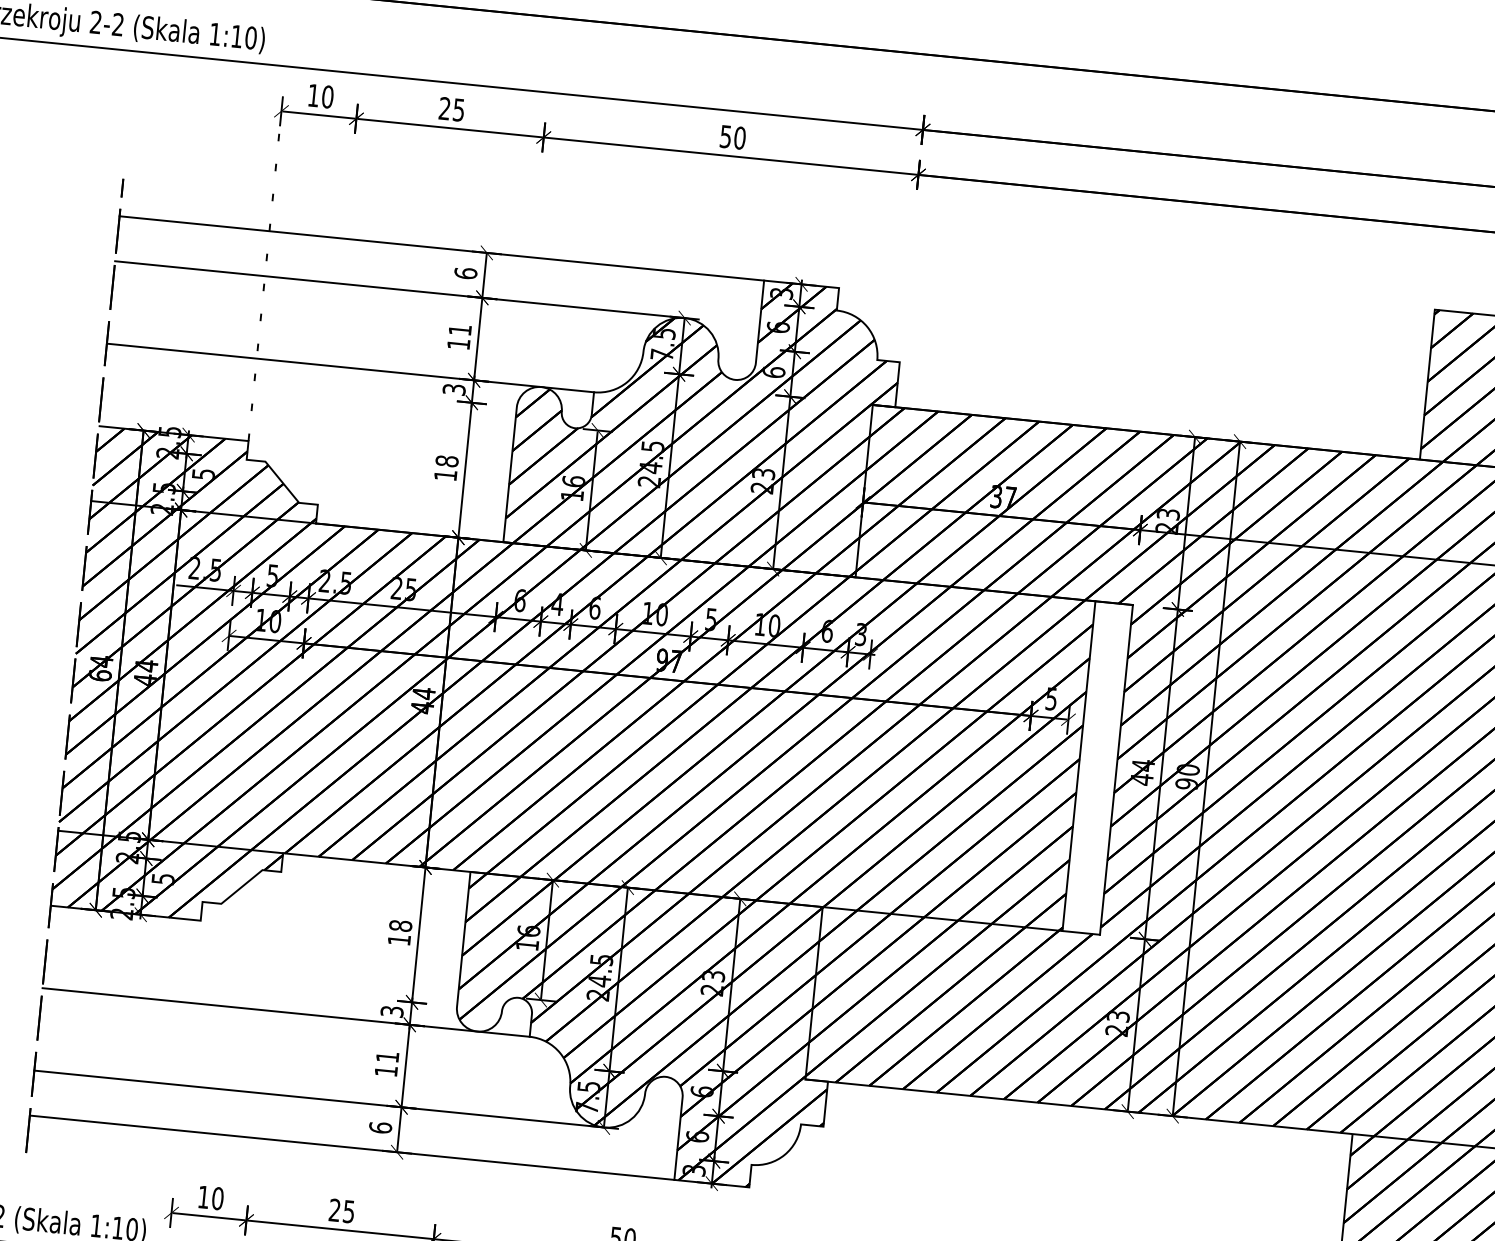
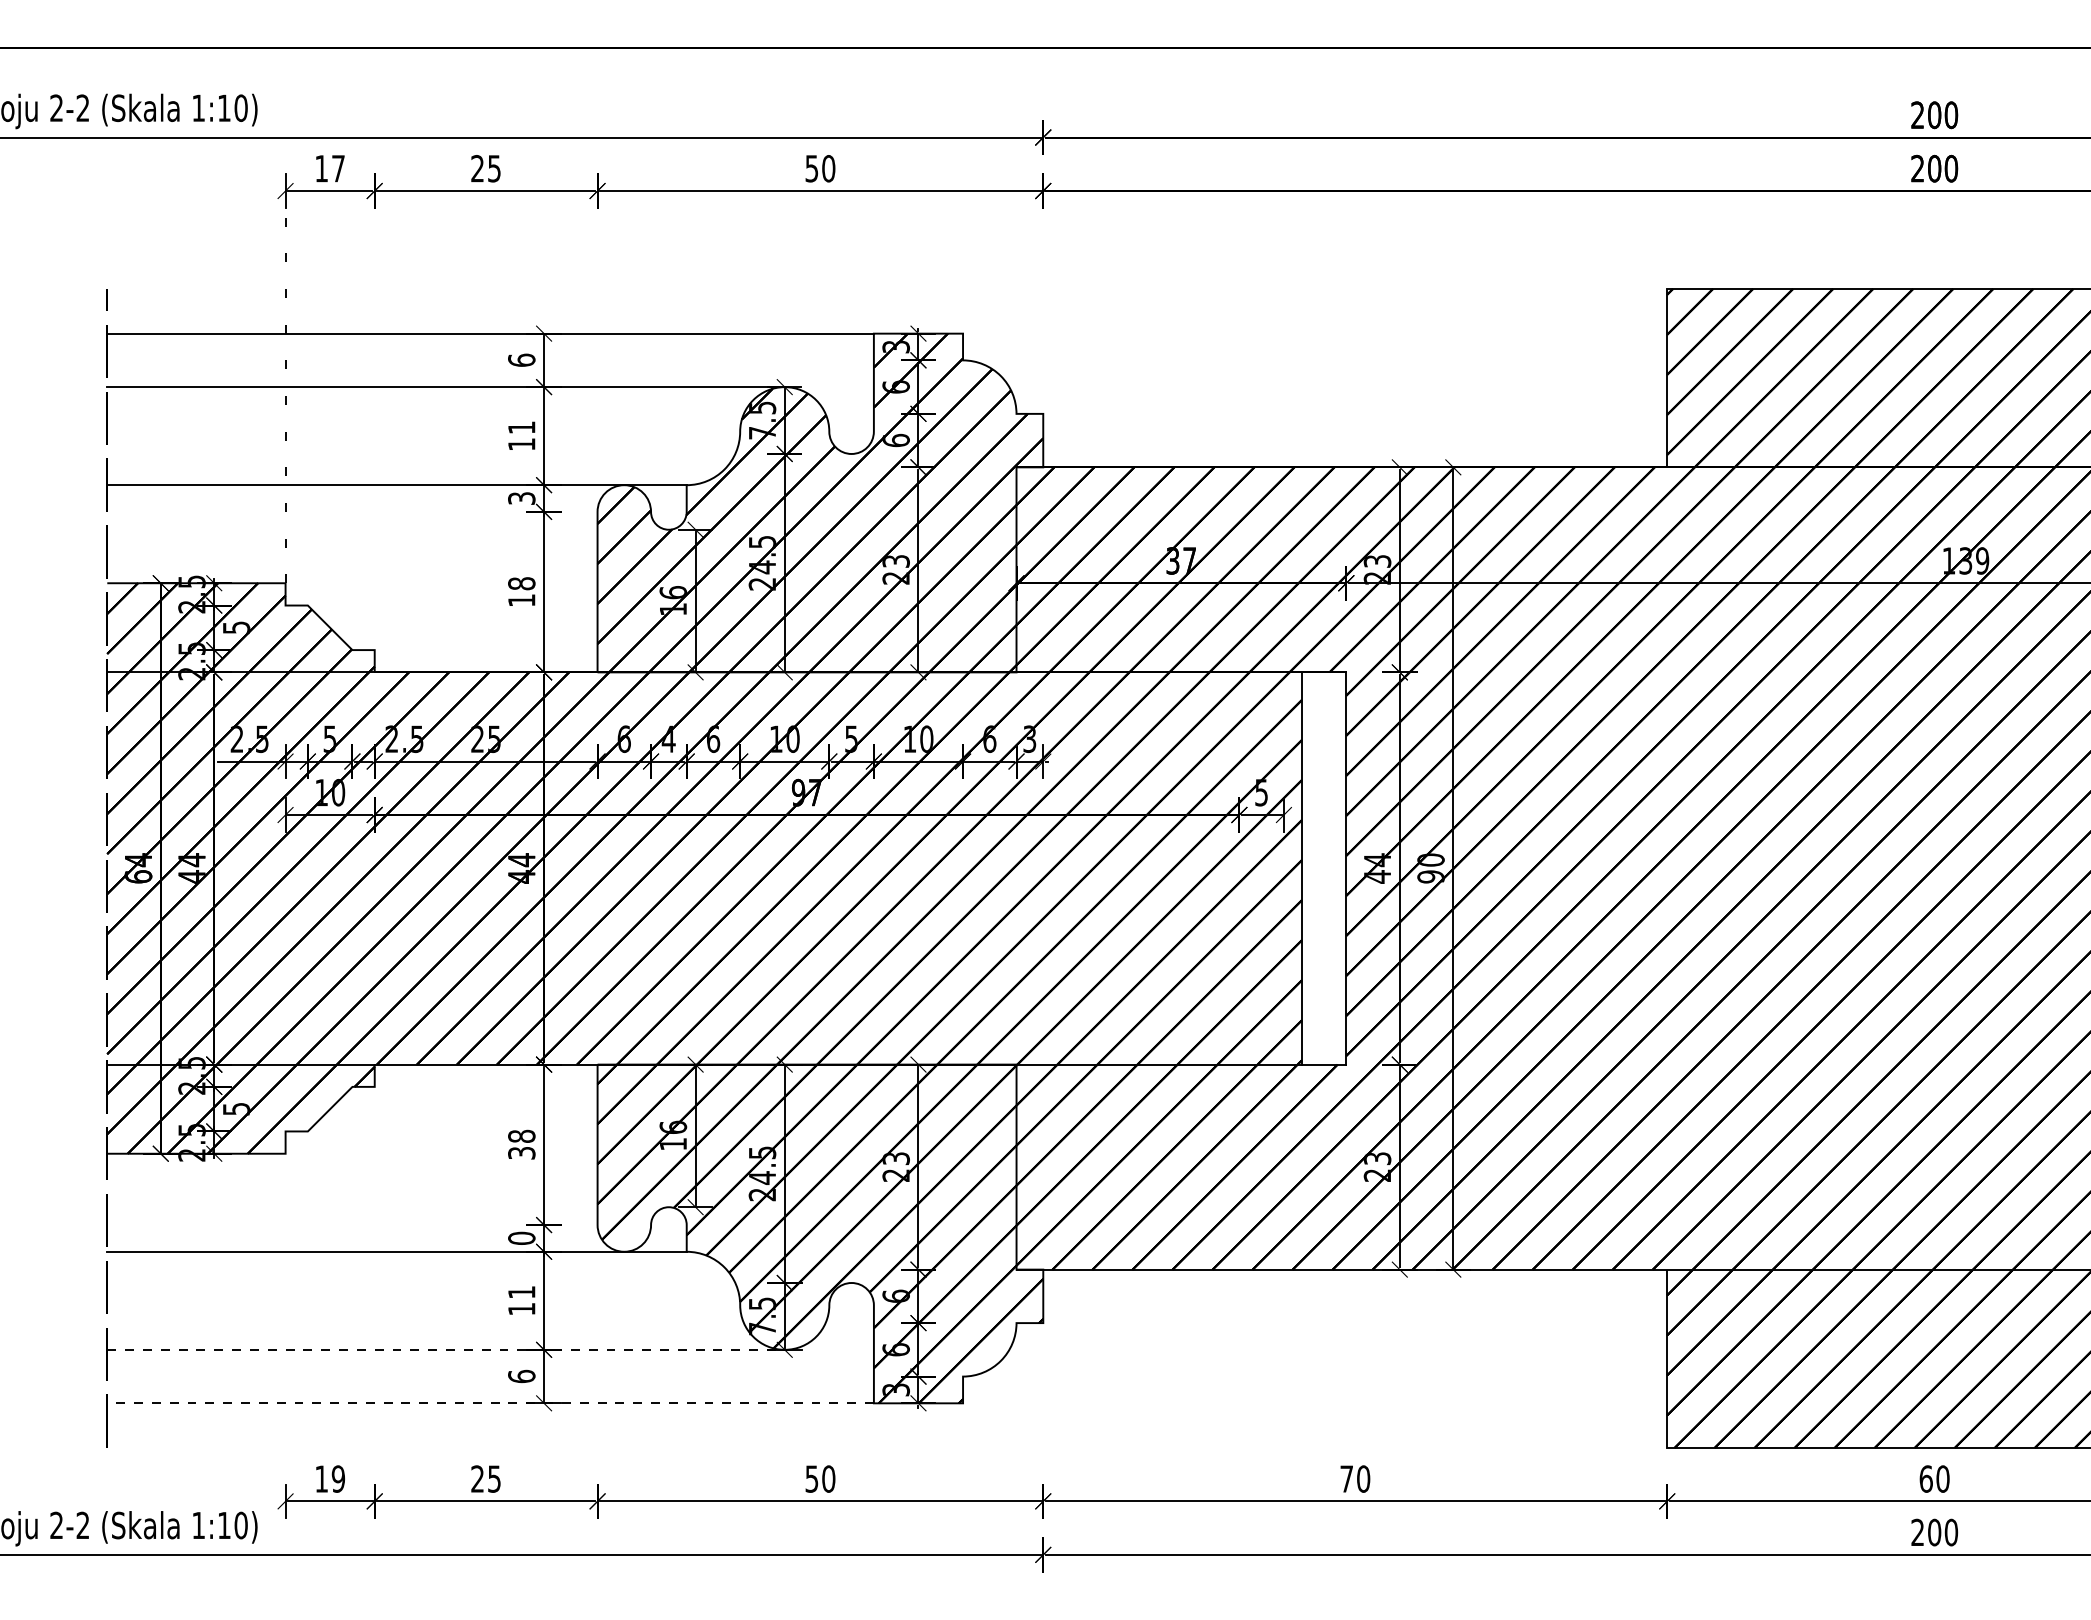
text: (327, 96) -> (338, 168), 10 -> 17
text: (399, 940) -> (521, 1153), 18 -> 38
text: (392, 1010) -> (521, 1237), 3 -> 0
line: (319, 1098) -> (446, 1349), solid -> dashed
line: (352, 1147) -> (490, 1403), solid -> dashed
text: (217, 1198) -> (338, 1478), 10 -> 19

